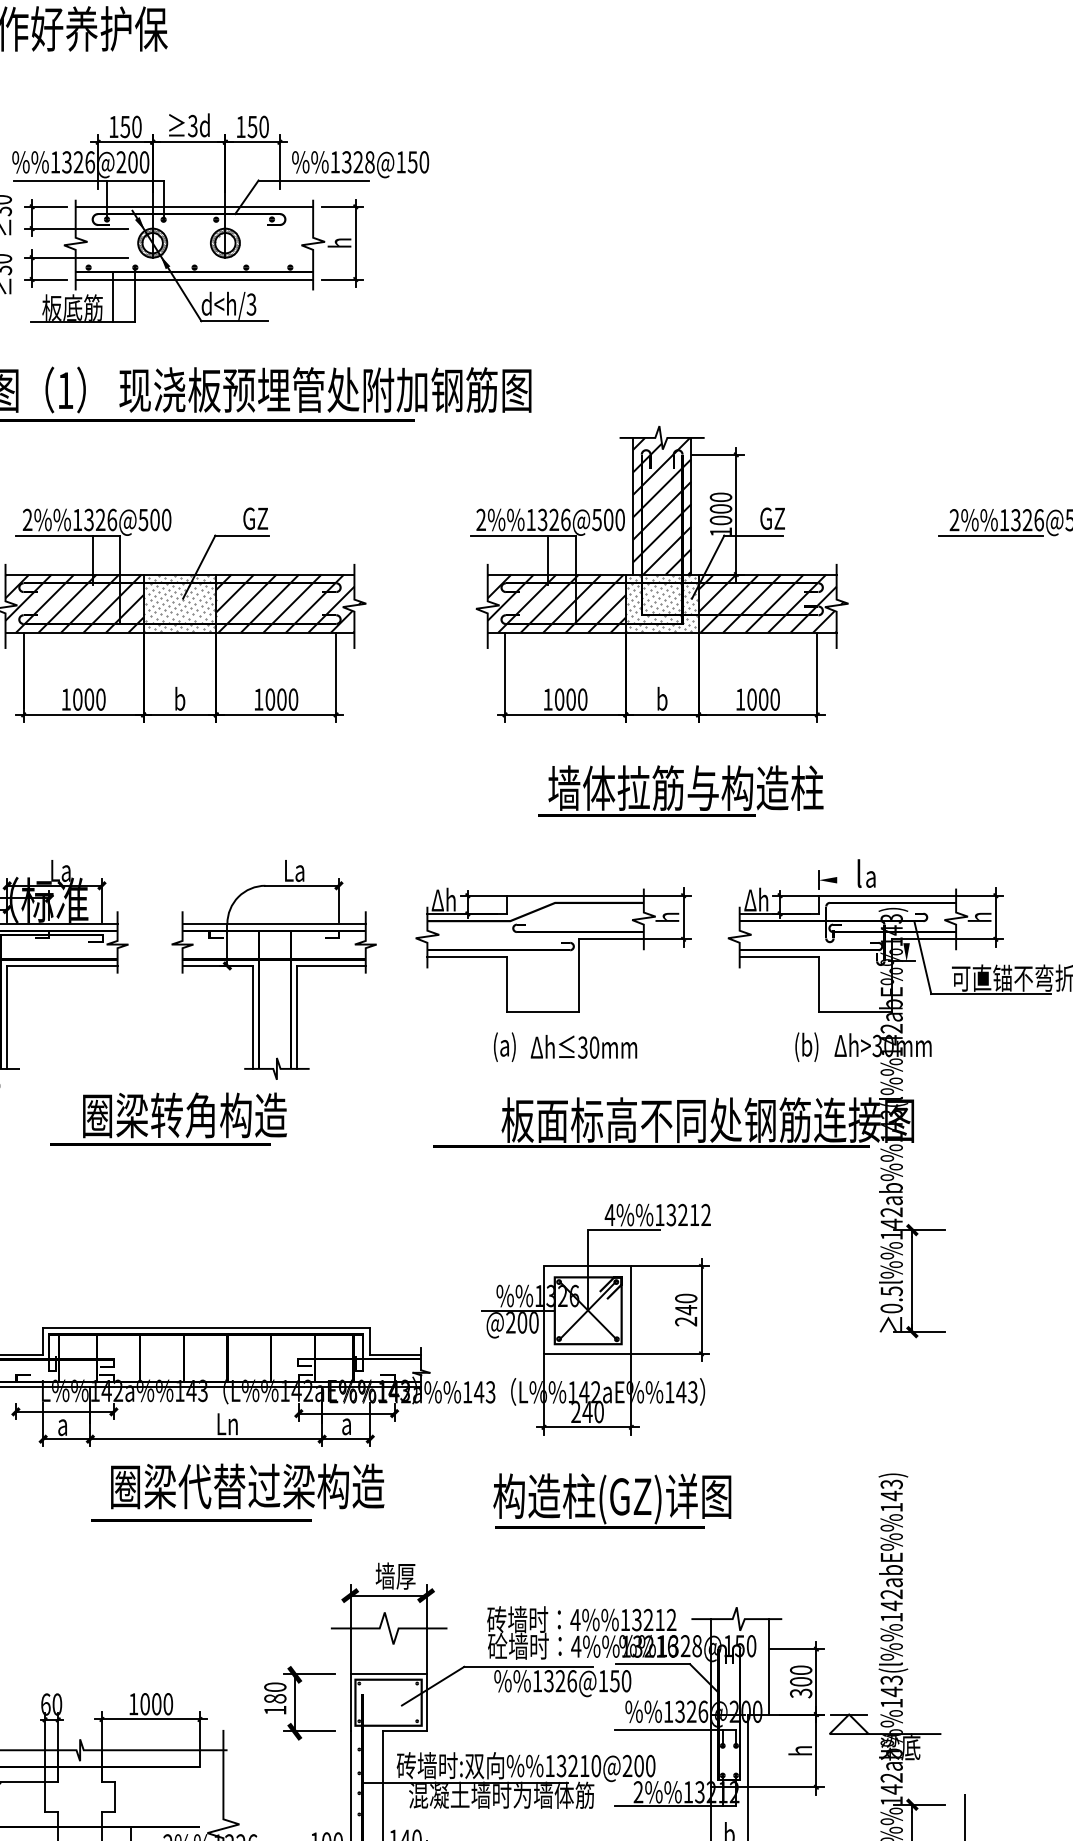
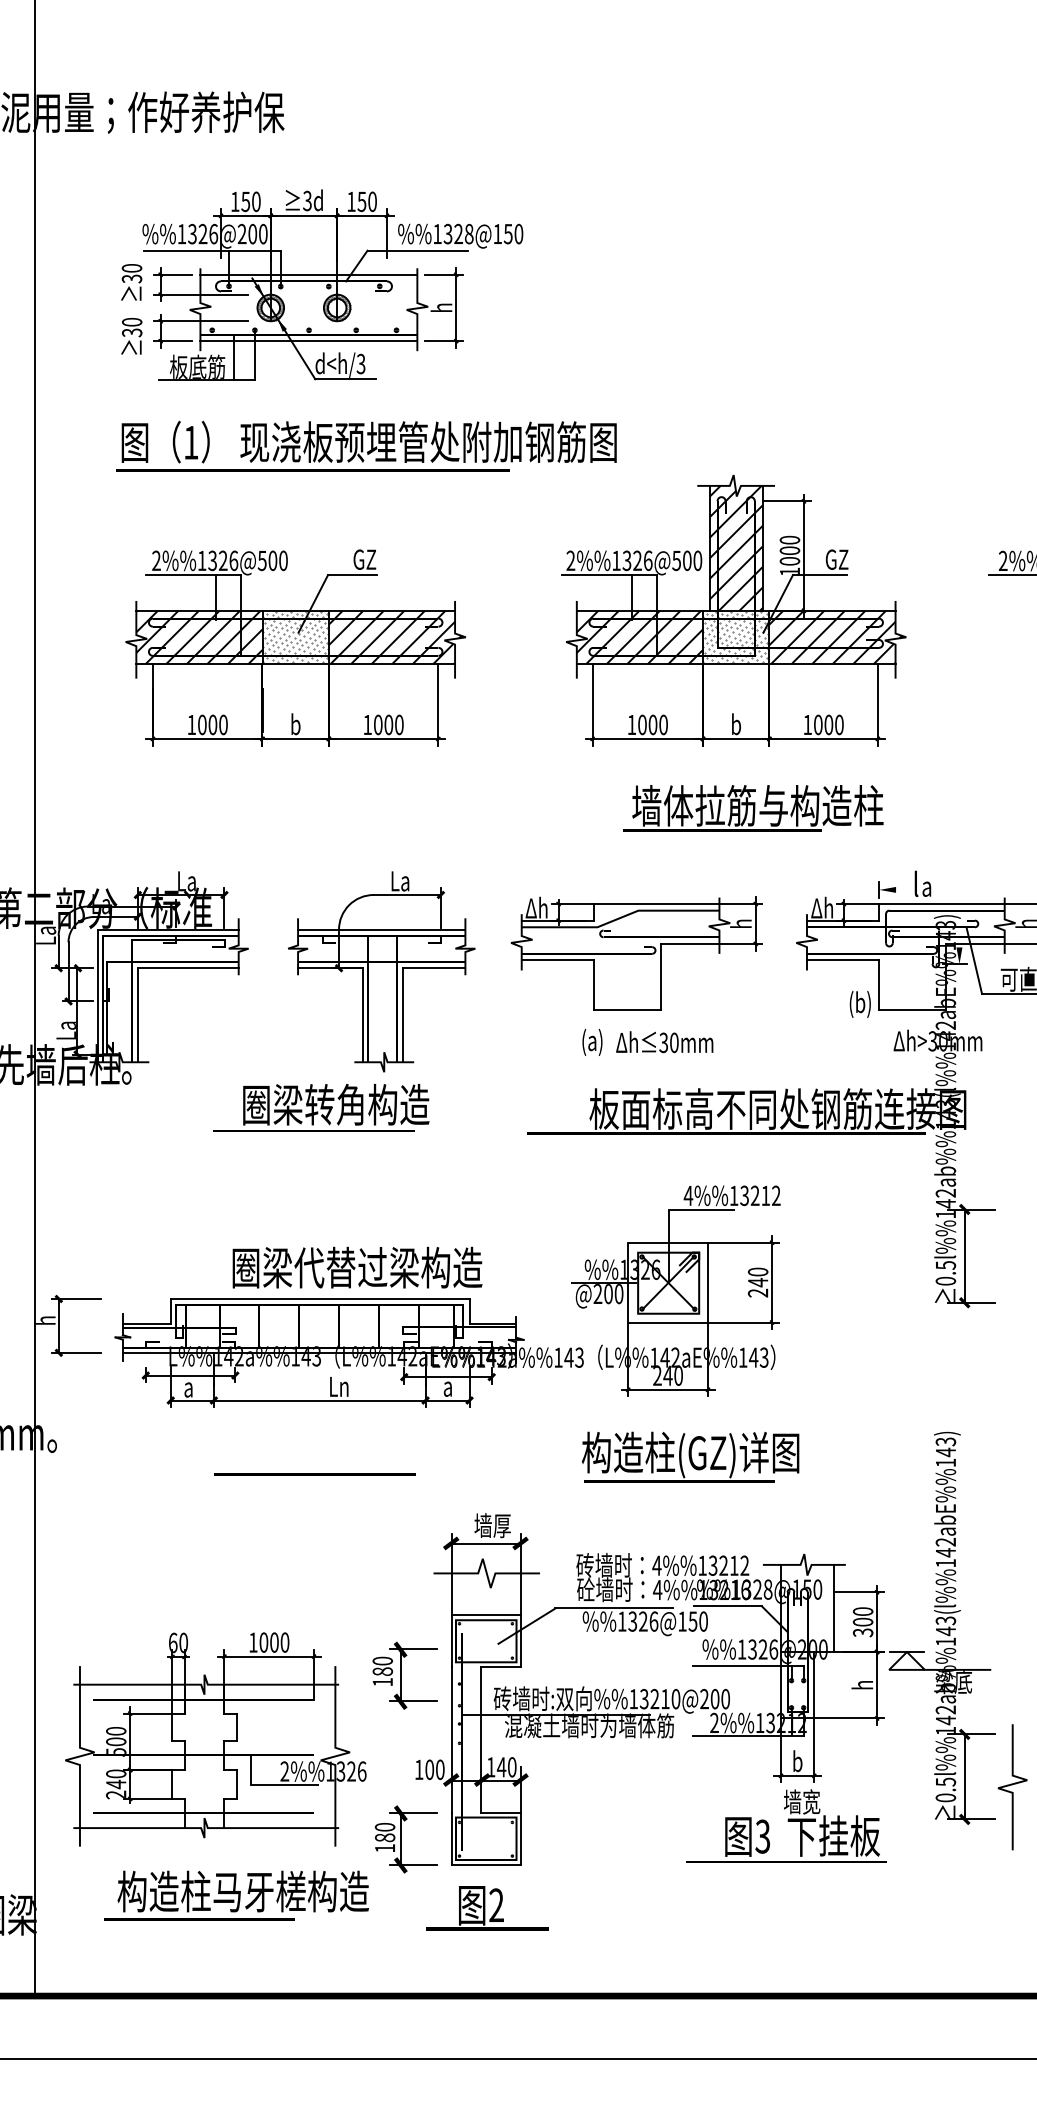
text: (805, 1047) -> (859, 1004), moved
text: (168, 1118) -> (321, 1107), moved
text: (247, 1486) -> (357, 1267), moved
part: (299, 1702) -> (404, 1675), moved

